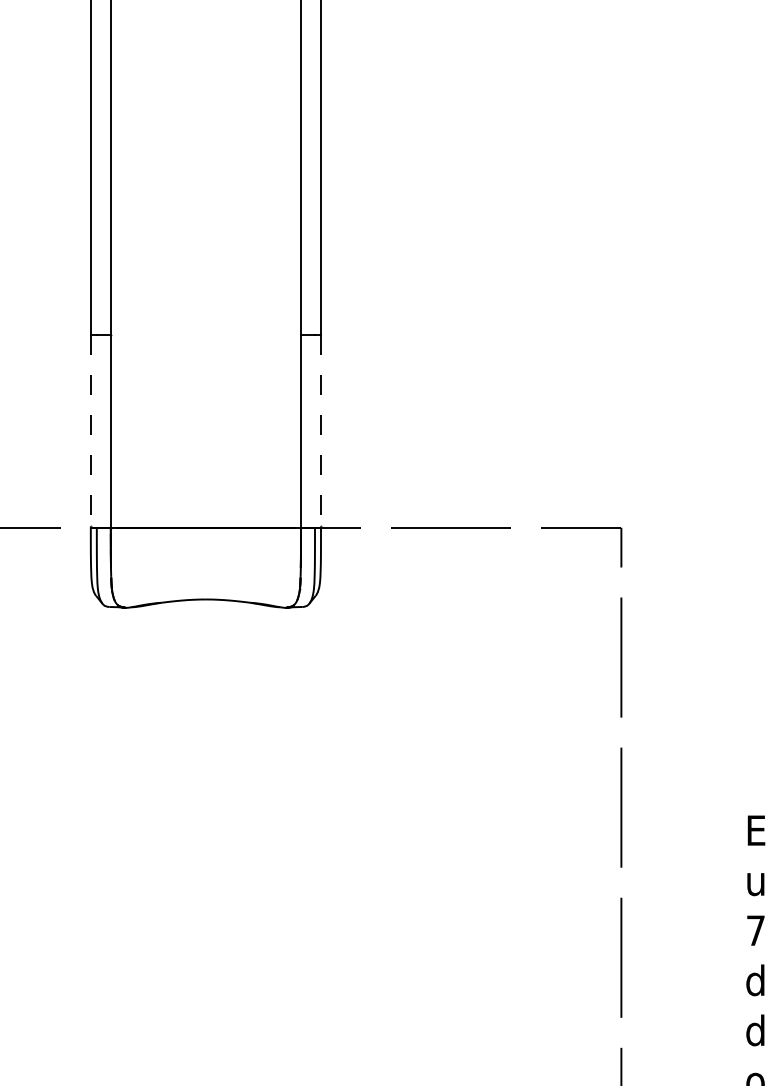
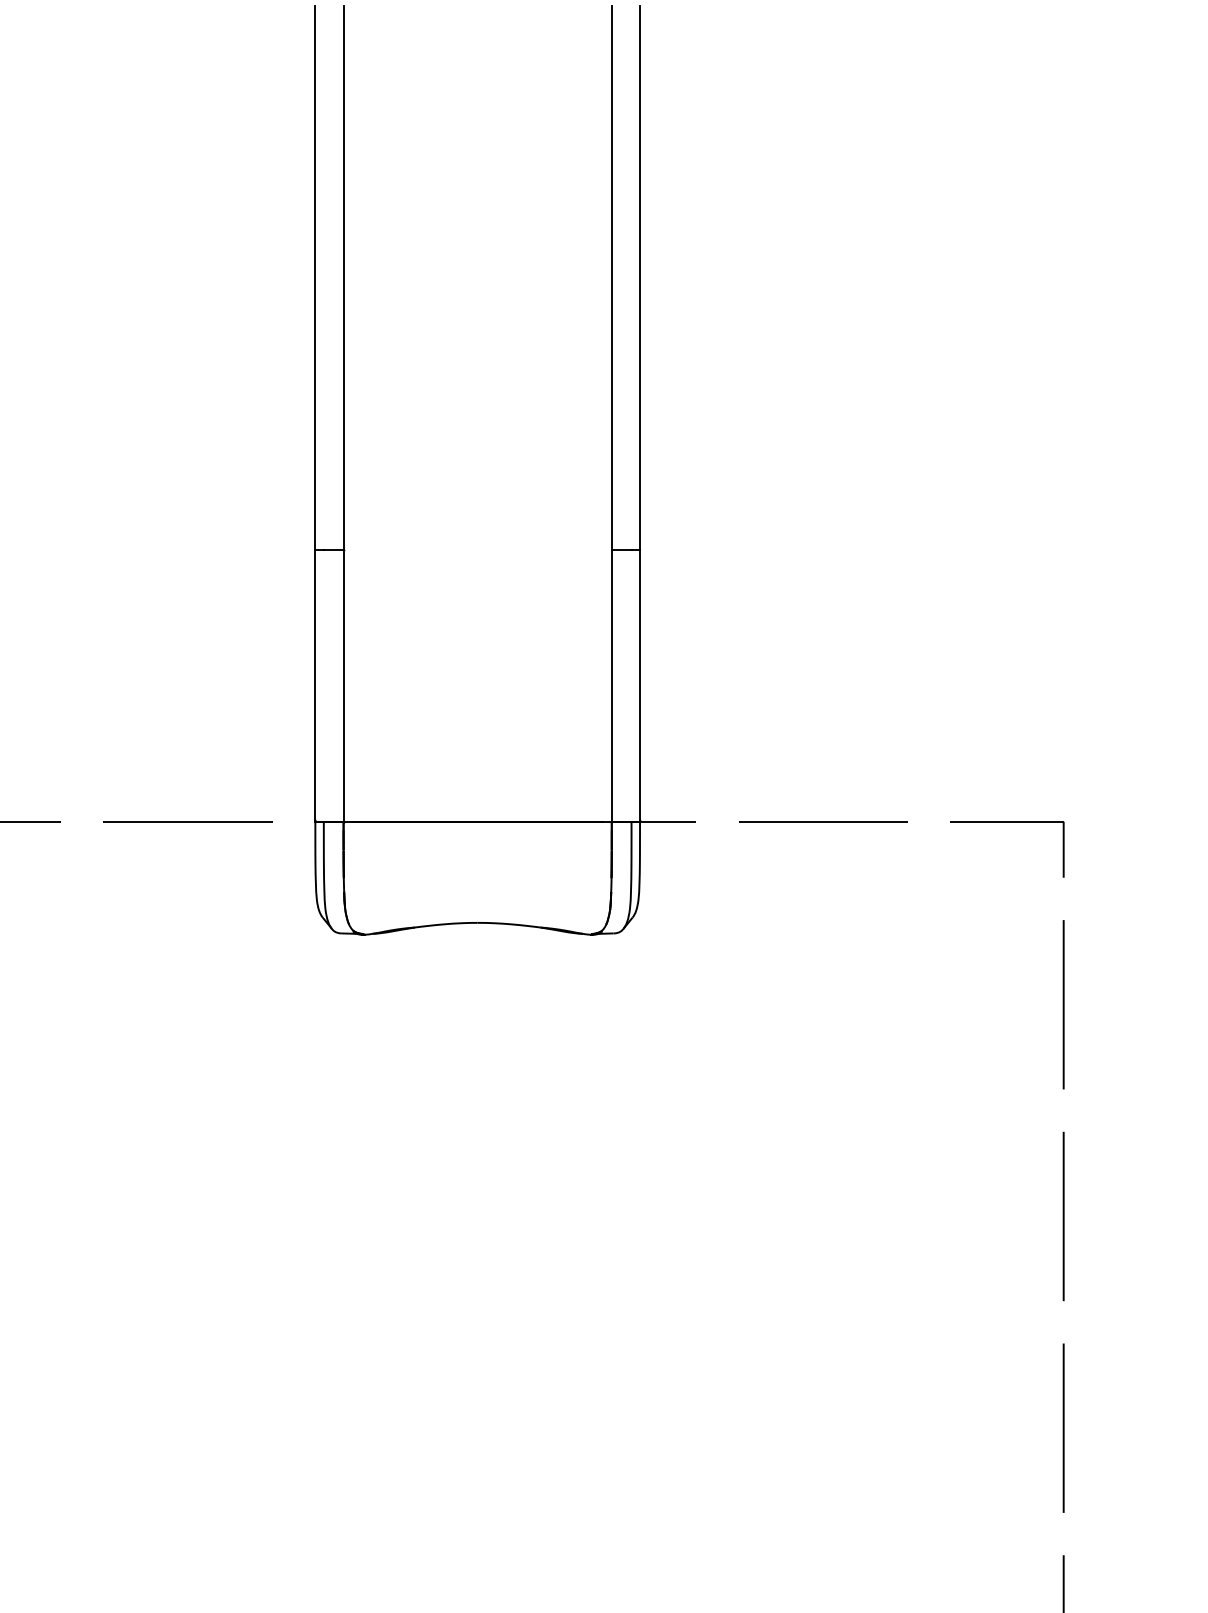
line: (90, 431) -> (315, 685), dashed -> solid
line: (321, 431) -> (640, 685), dashed -> solid

